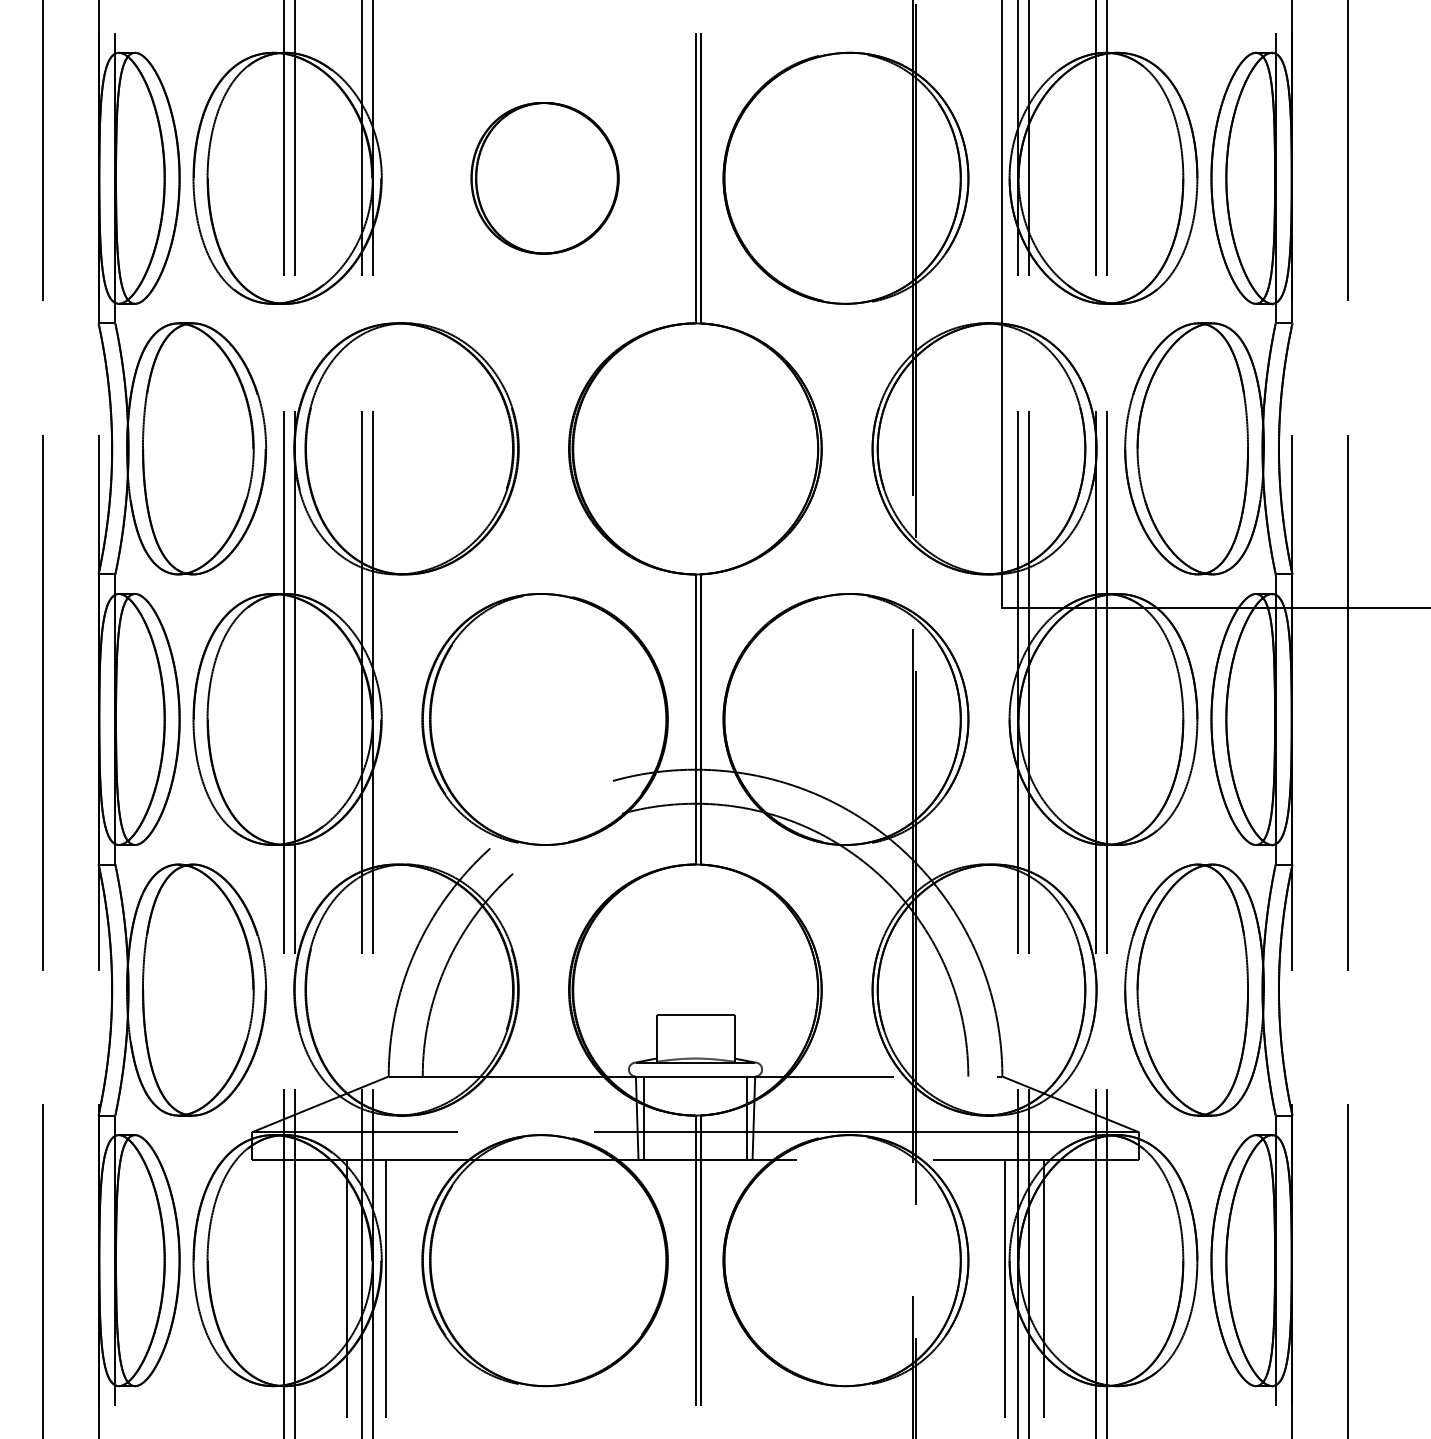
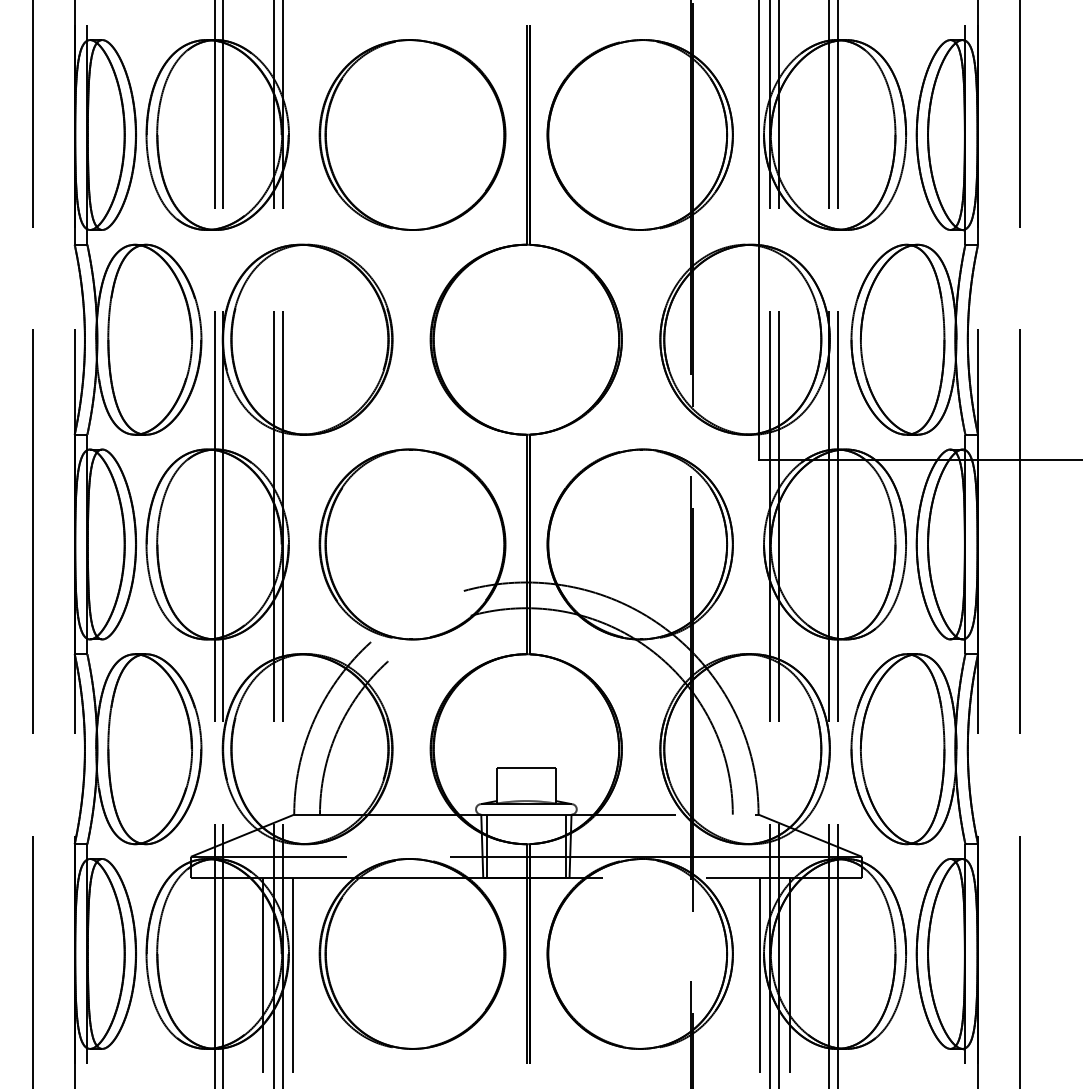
part: (545, 177) -> (412, 134), size x1.67

